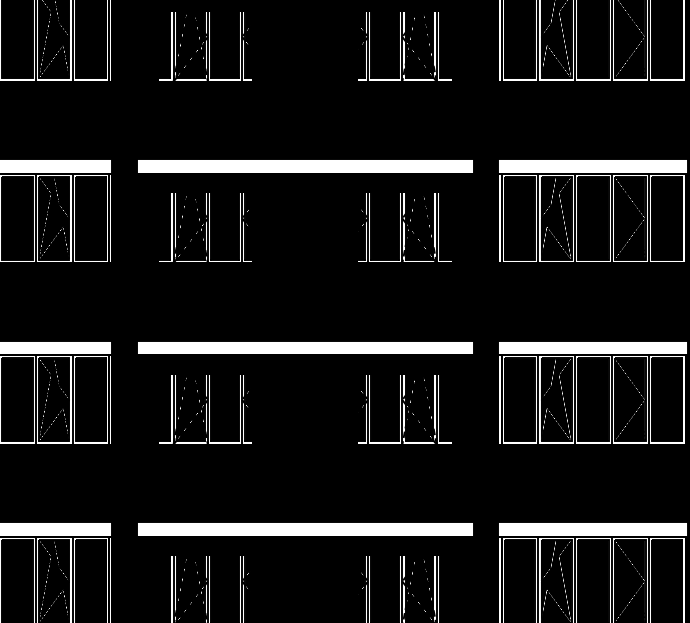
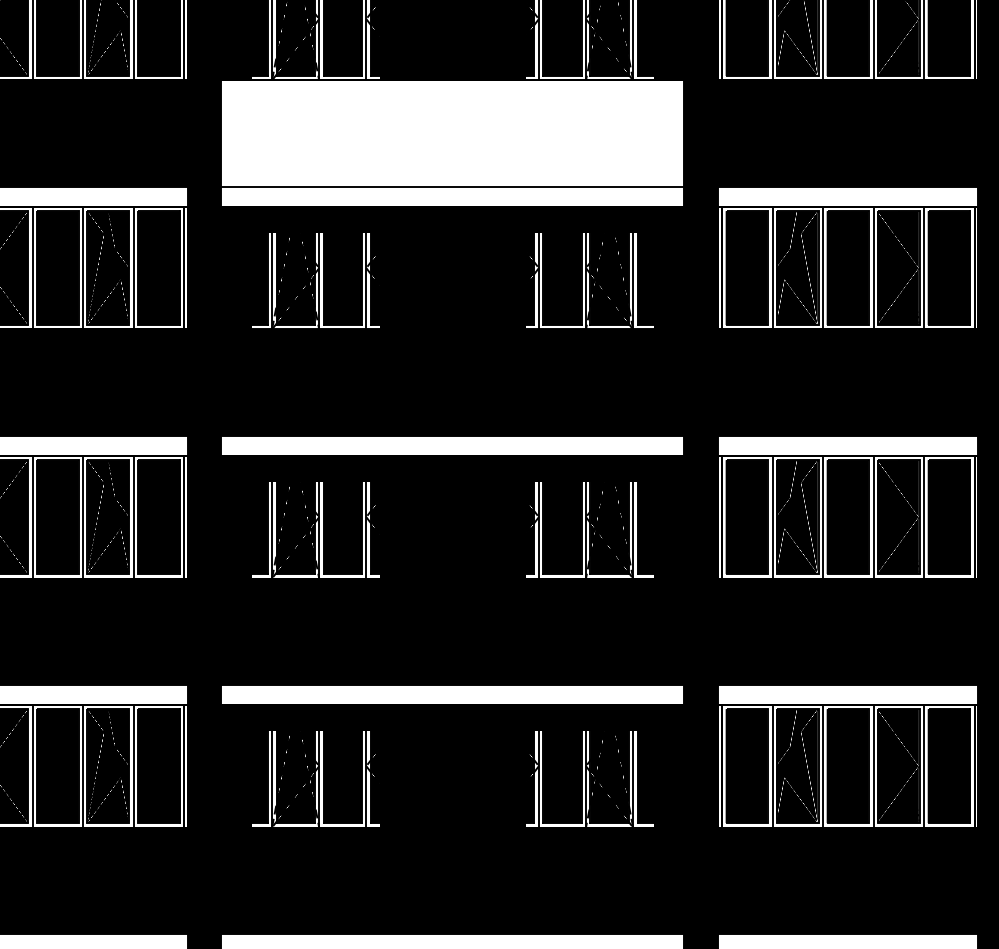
fill: (305, 120) -> (452, 133), removed

